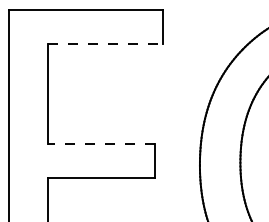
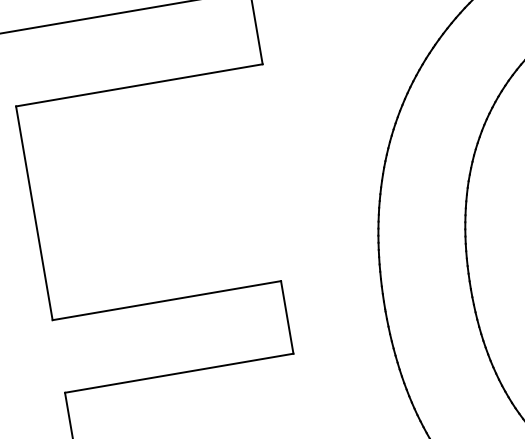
line: (105, 44) -> (139, 85), dashed -> solid
line: (100, 144) -> (164, 301), dashed -> solid

